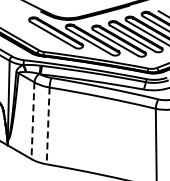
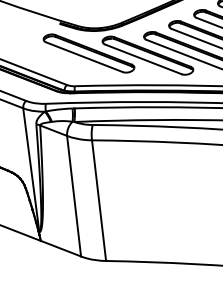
line: (32, 121) -> (73, 197), dashed -> solid
line: (48, 126) -> (99, 201), dashed -> solid

